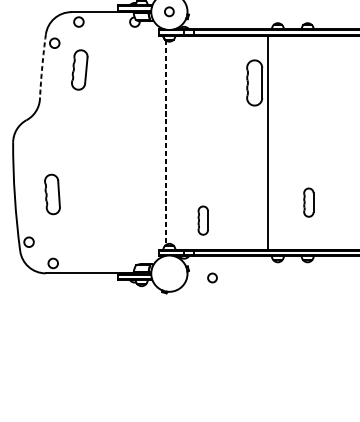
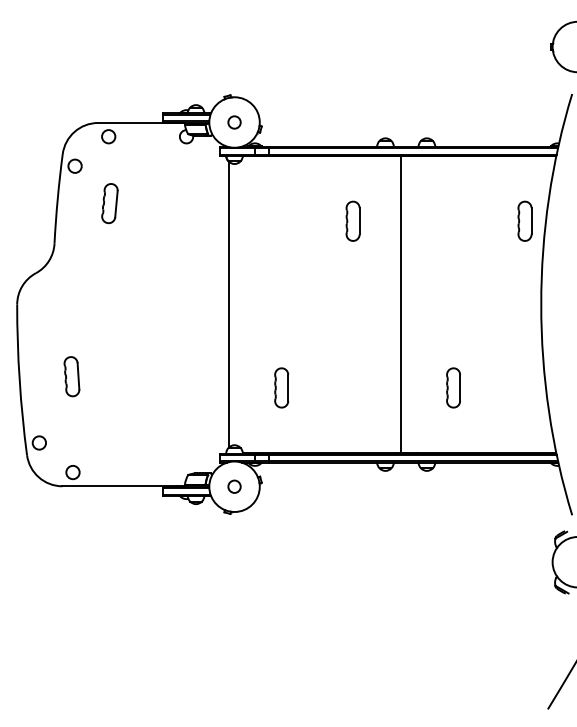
arc: (42, 66) -> (57, 198), dashed -> solid
part: (79, 70) -> (109, 203), size x0.71
part: (254, 82) -> (352, 220), size x0.62
line: (165, 142) -> (229, 304), dashed -> solid
line: (267, 142) -> (401, 304), moved
part: (52, 194) -> (71, 376), size x0.71
part: (308, 202) -> (453, 387), moved
part: (203, 220) -> (281, 387), moved
circle: (212, 277) -> (234, 486), moved

